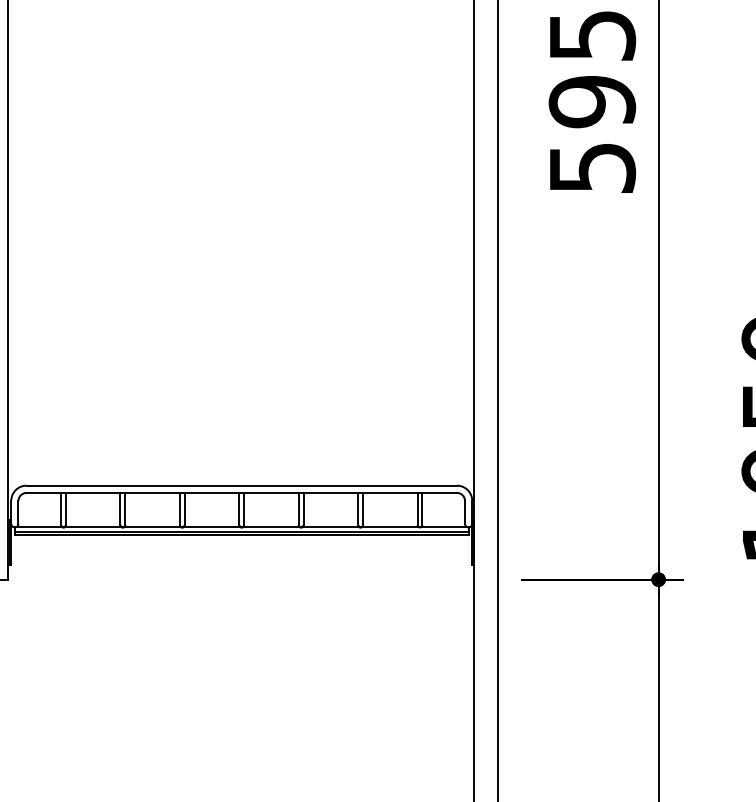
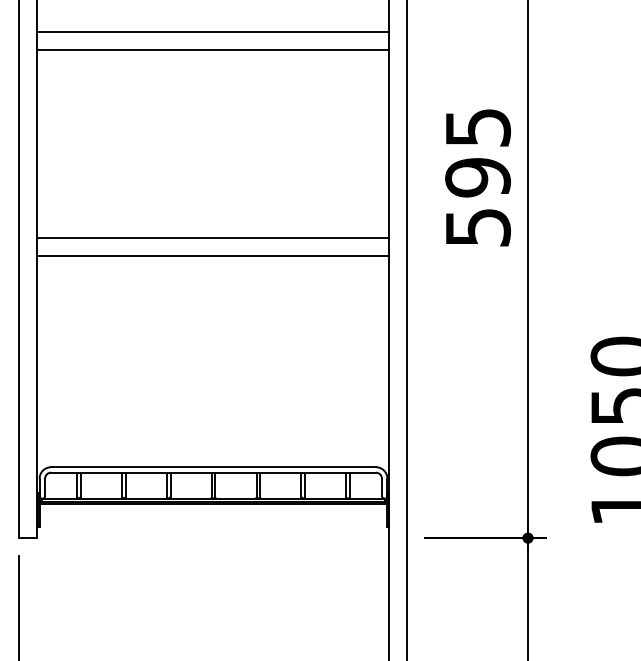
line: (240, 182) -> (212, 238), added
line: (240, 206) -> (212, 256), added

